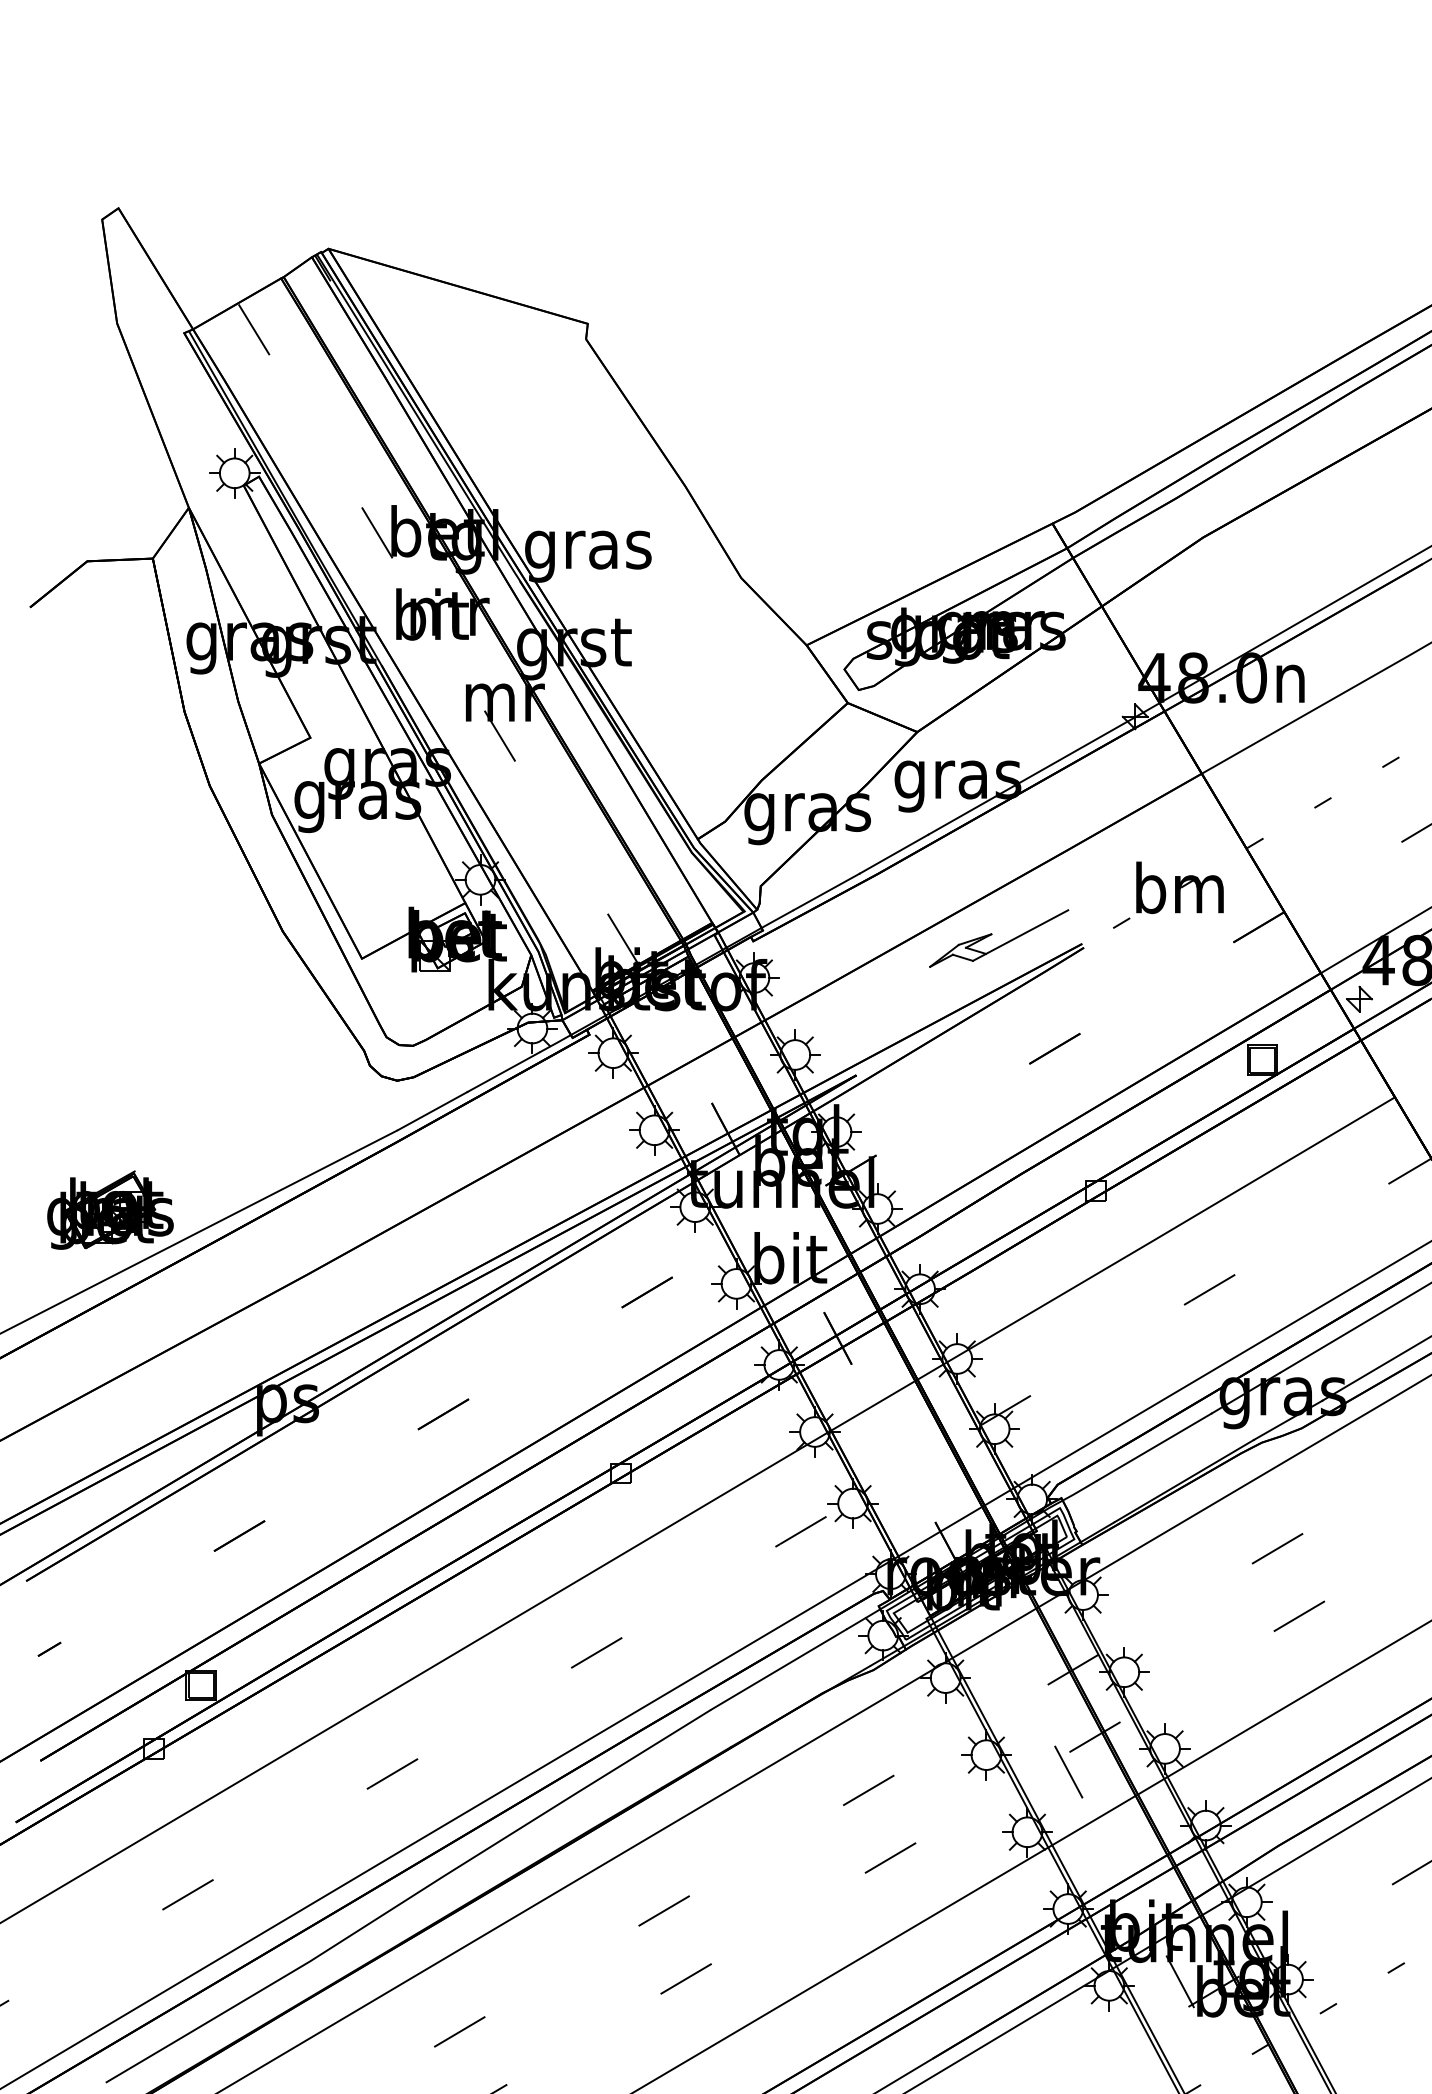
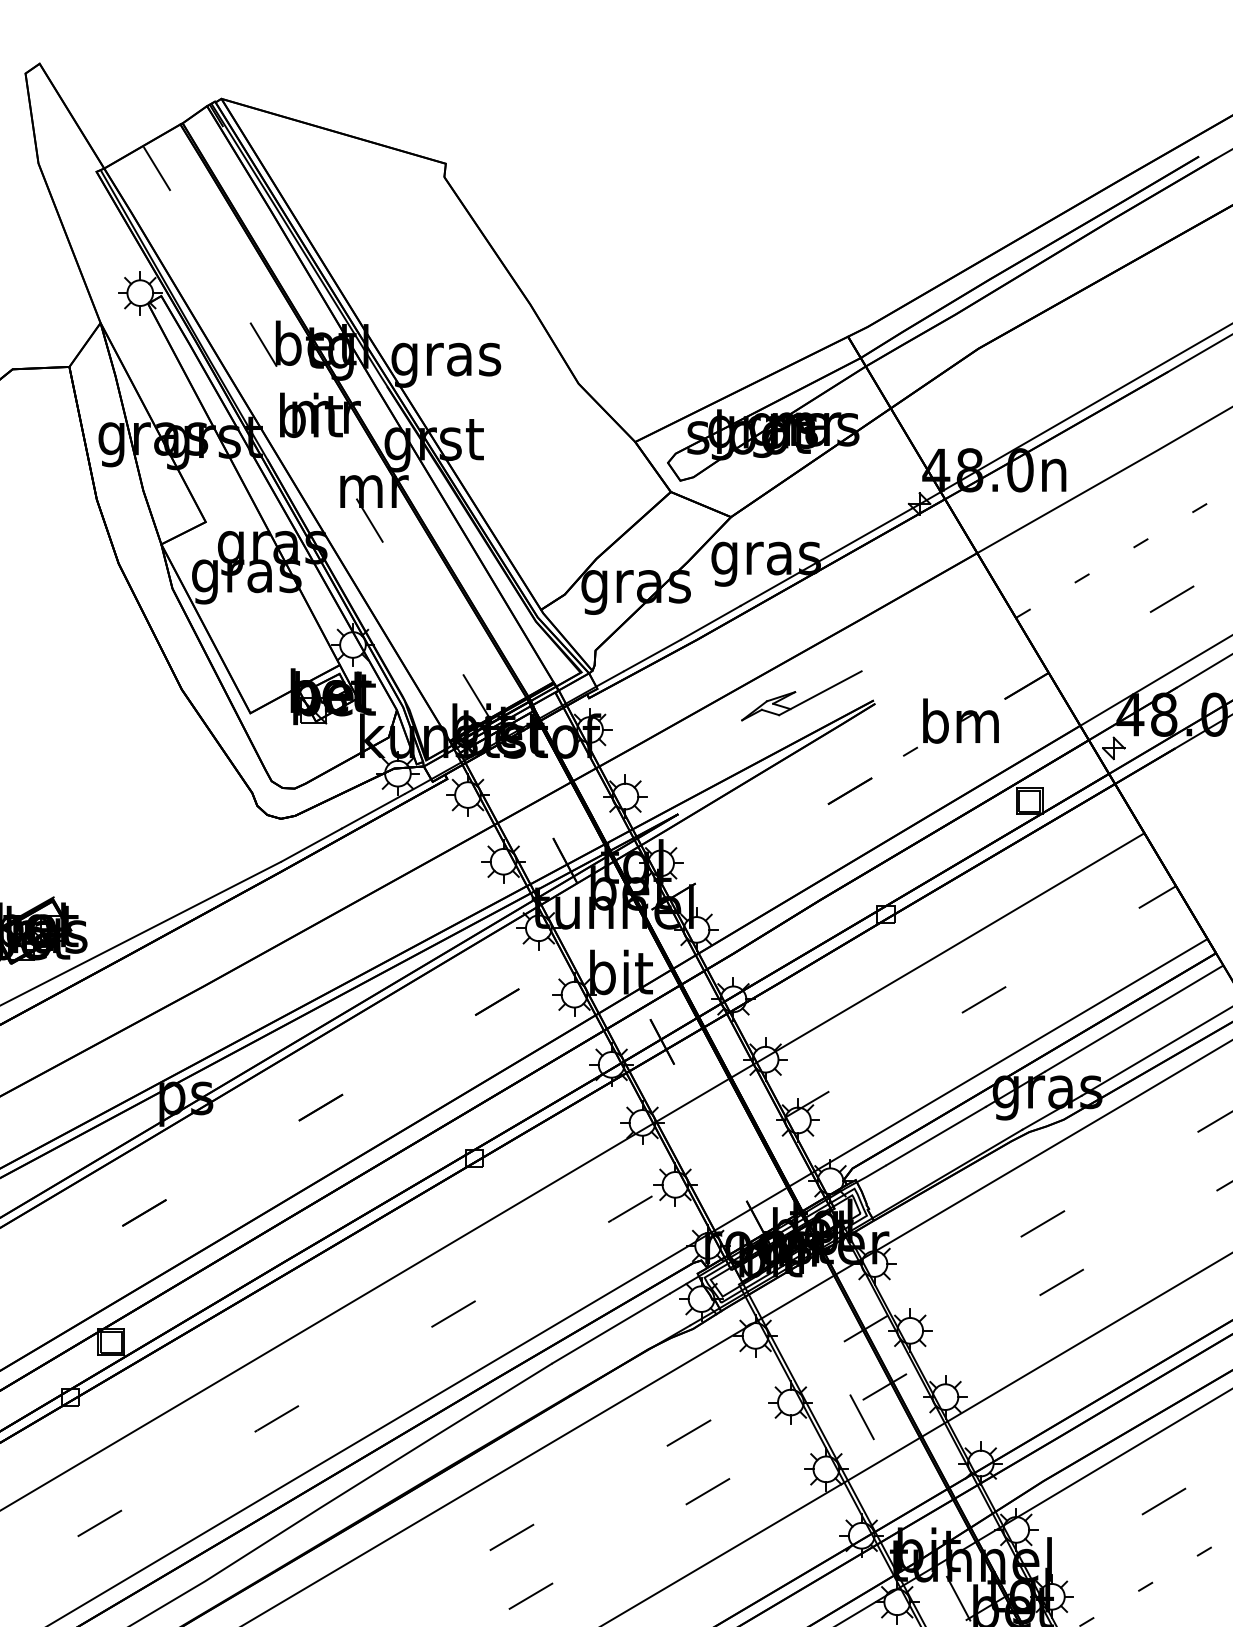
part: (1168, 894) -> (951, 726), moved

